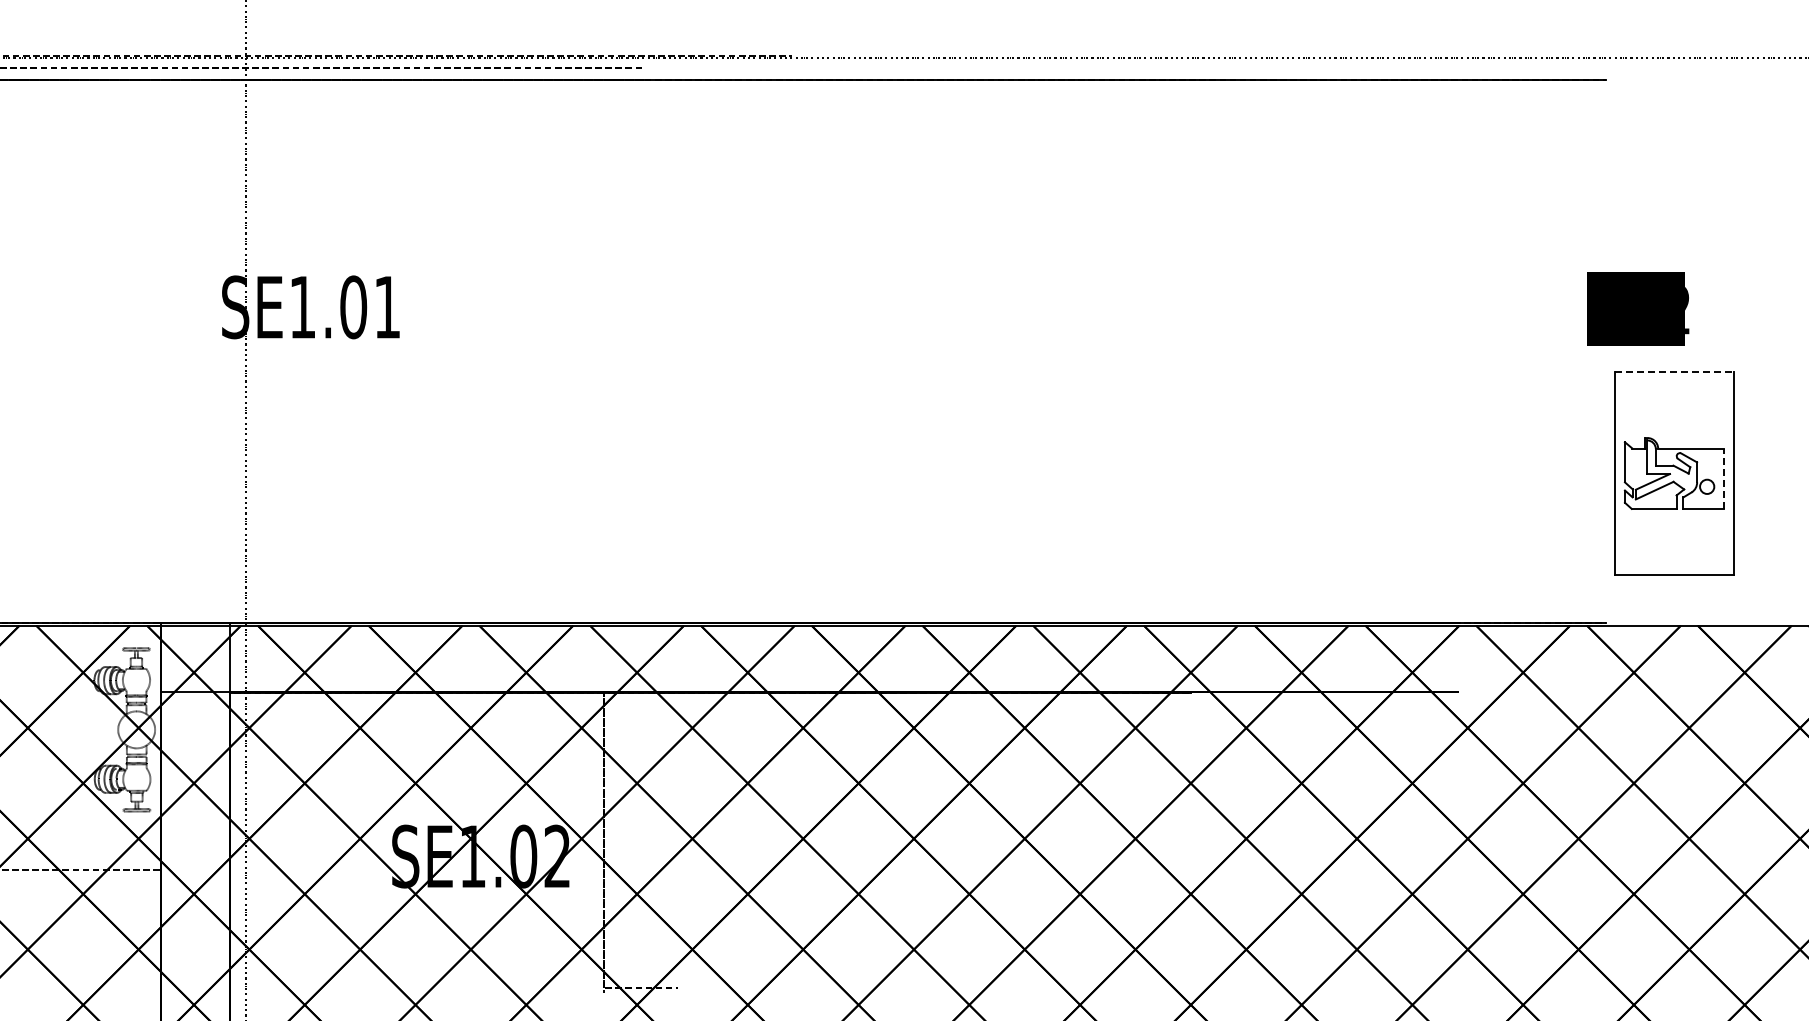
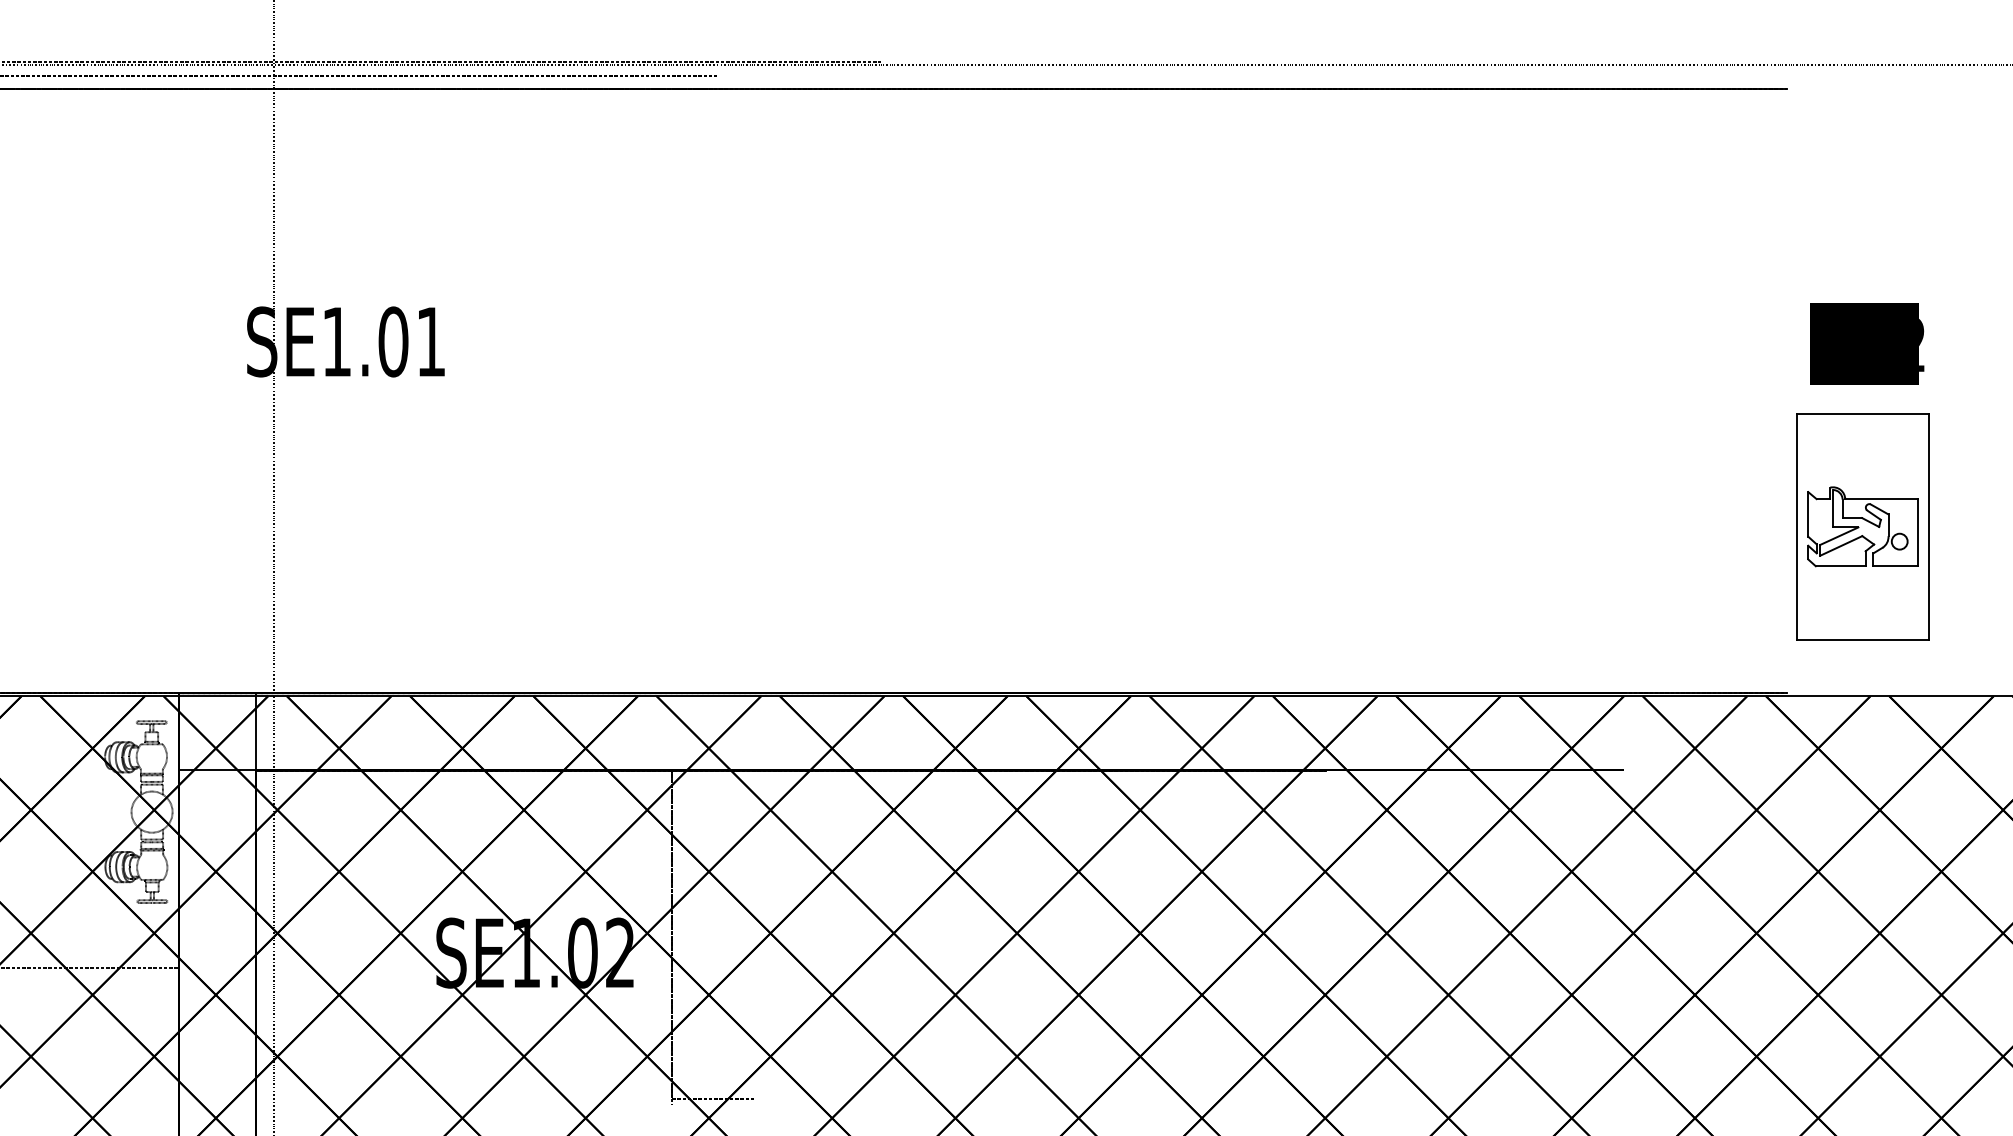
text: (1638, 308) -> (1867, 343), moved
line: (1674, 372) -> (1863, 414), dashed -> solid
line: (1723, 478) -> (1917, 532), dashed -> solid

